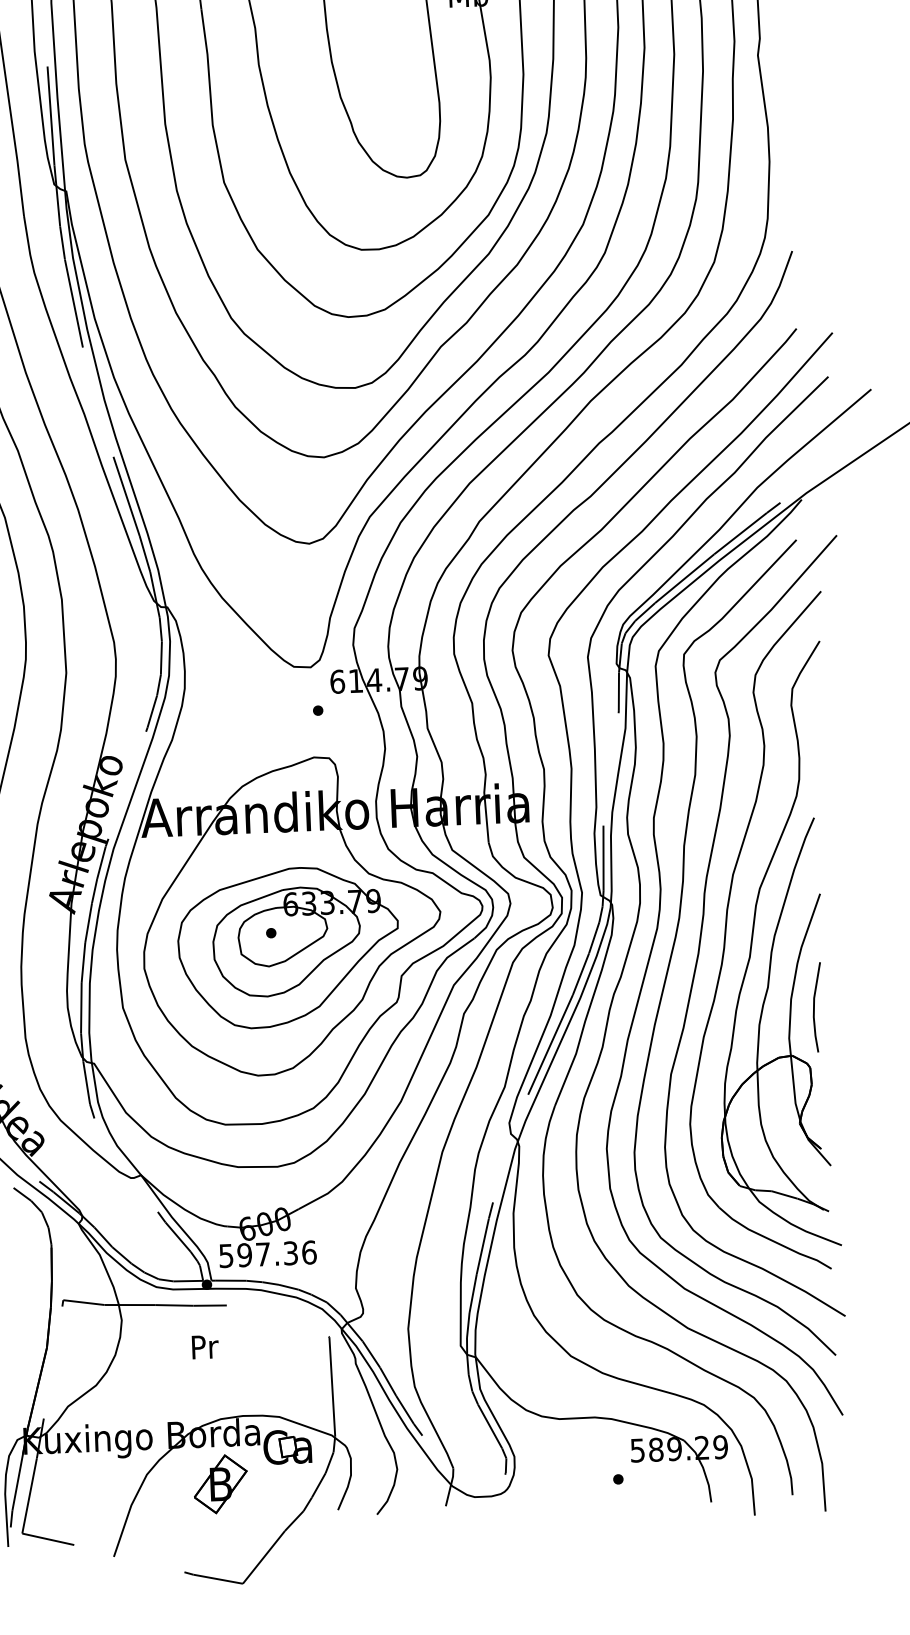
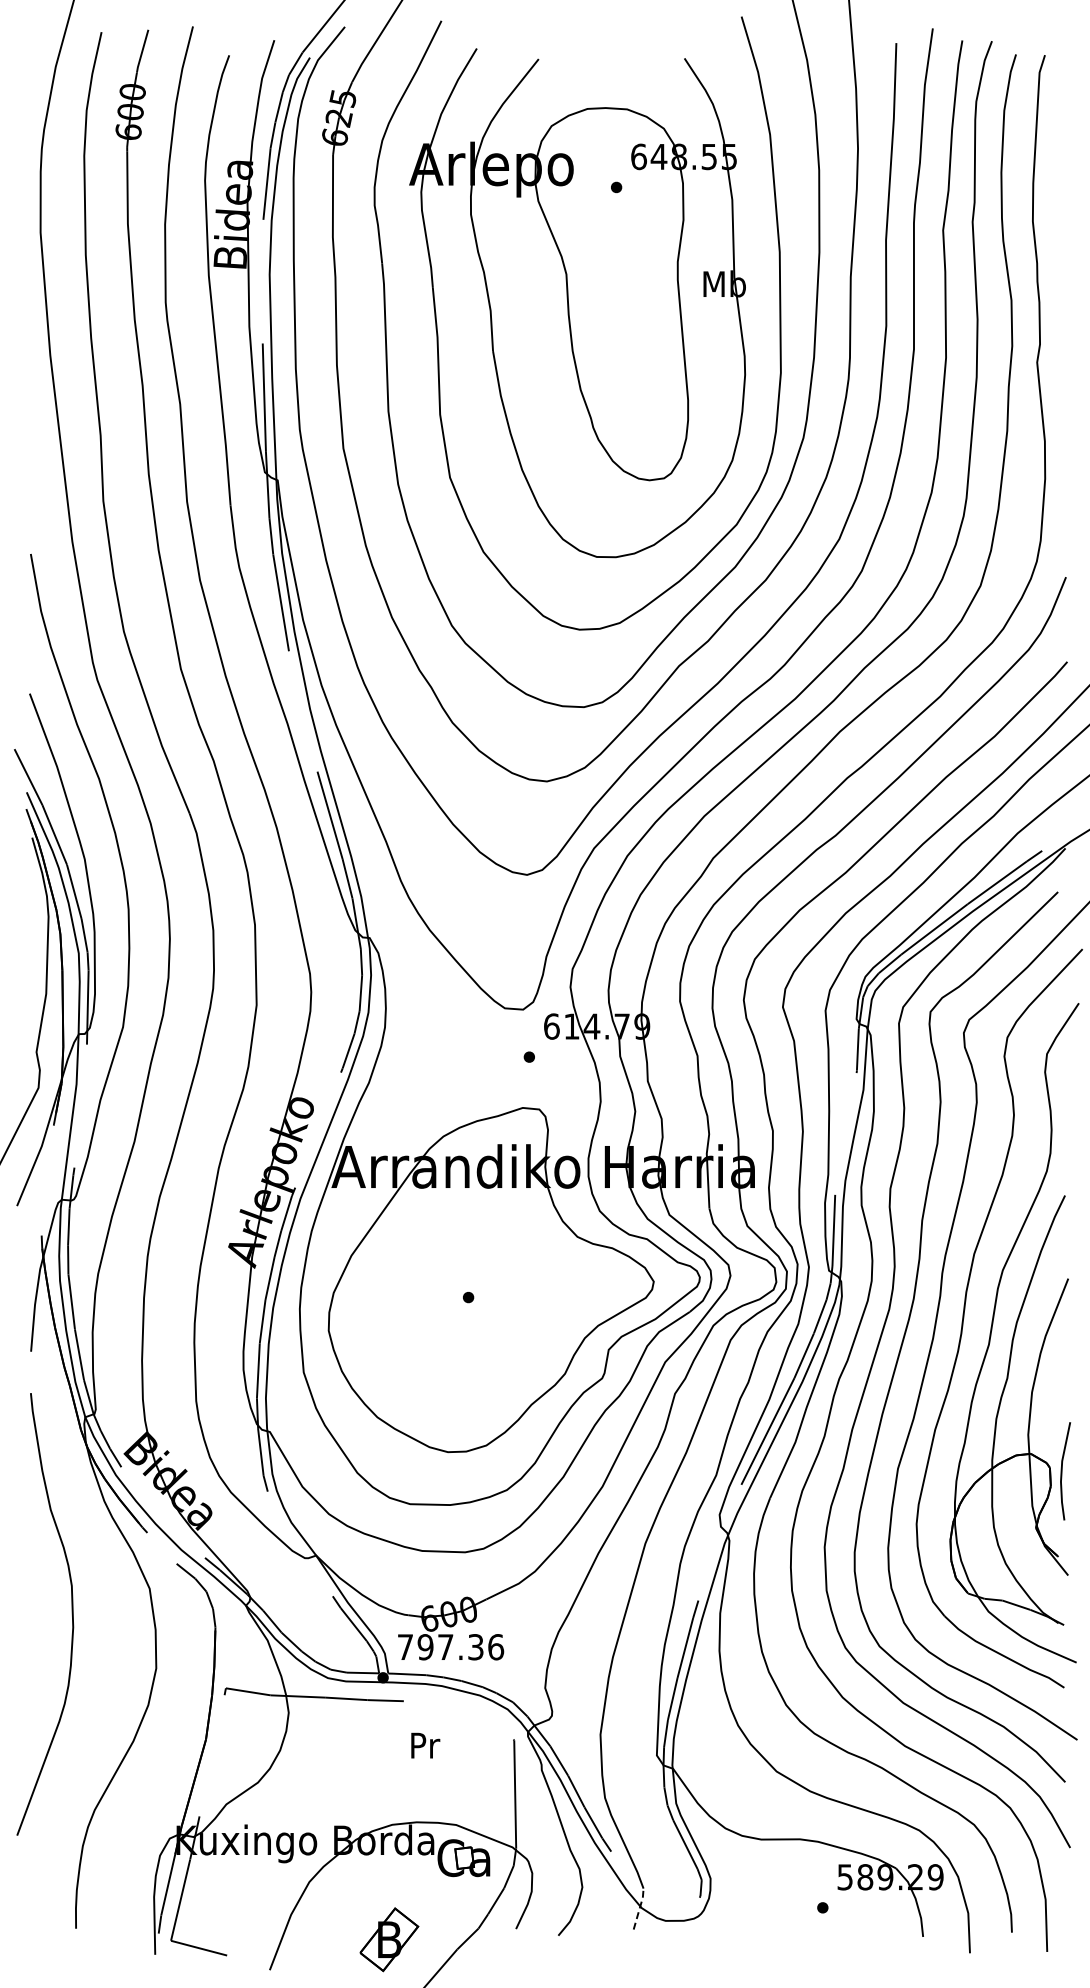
part: (288, 947) -> (486, 1313), removed
line: (814, 1007) -> (1062, 1471), moved
text: (226, 1256) -> (405, 1647), 597.36 -> 797.36
text: (205, 1346) -> (425, 1745), moved
part: (220, 1484) -> (389, 1939), moved
line: (450, 1486) -> (639, 1908), solid -> dashed

